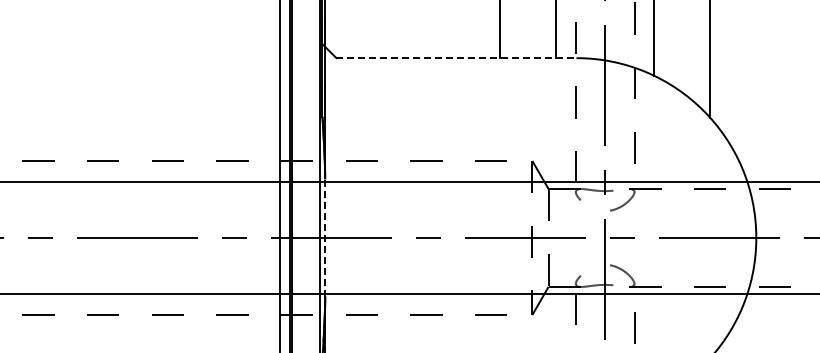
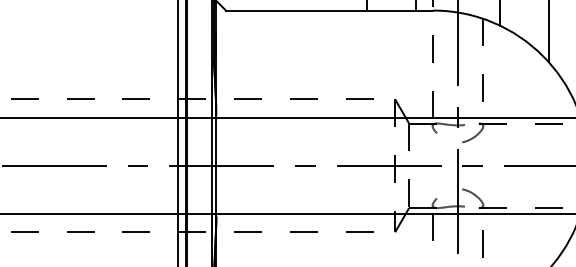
line: (456, 58) -> (329, 10), dashed -> solid
line: (325, 238) -> (216, 166), dashed -> solid

